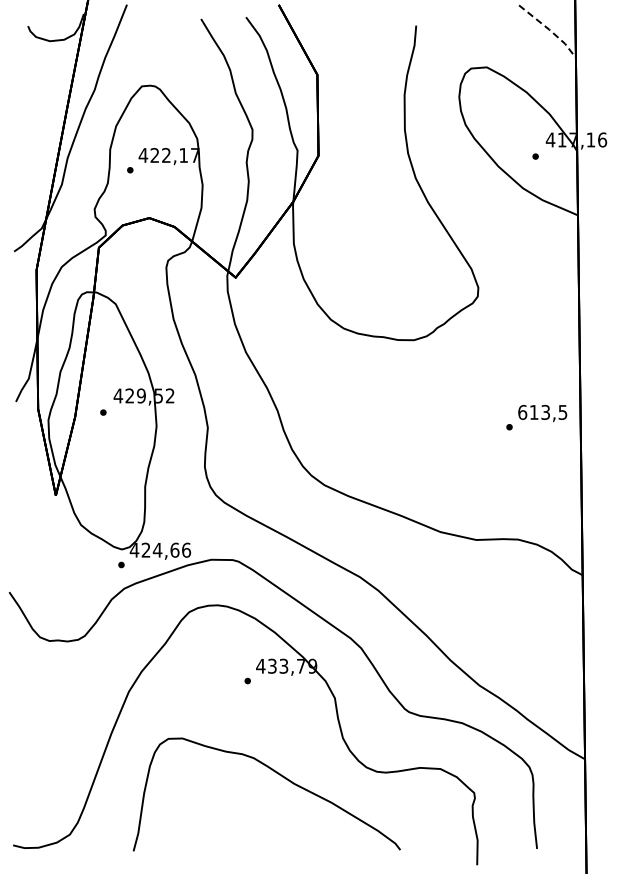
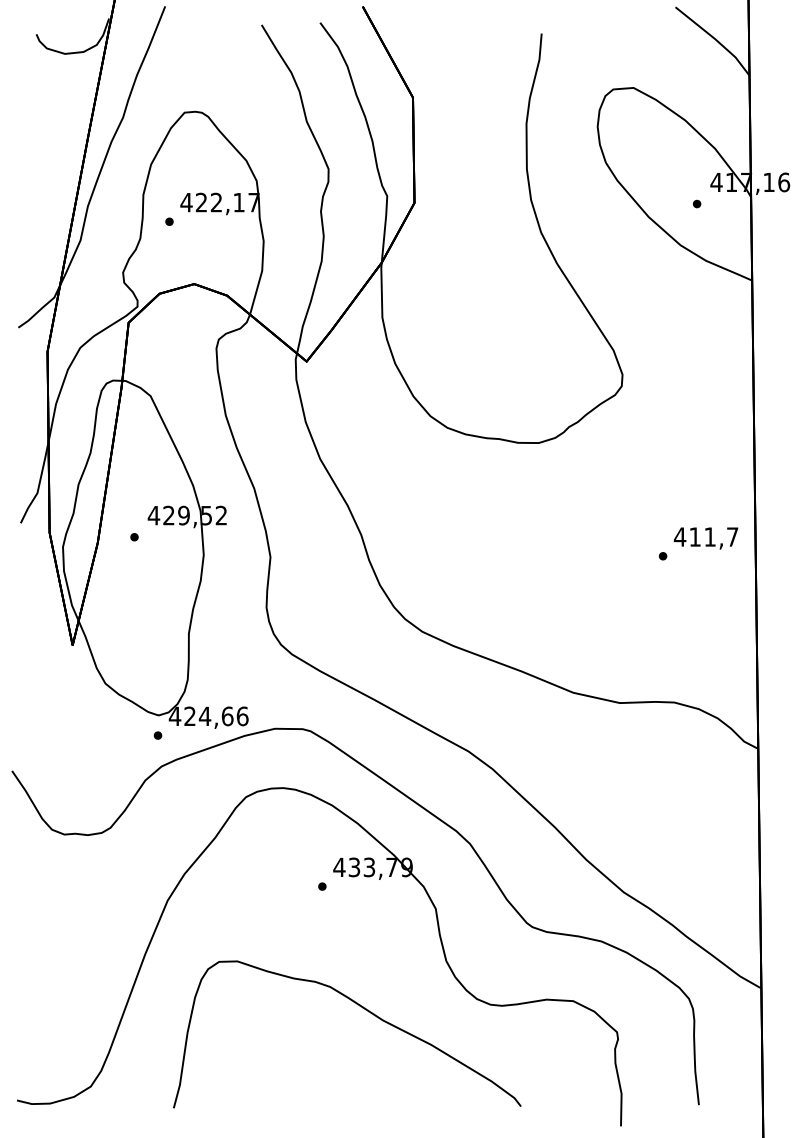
line: (550, 30) -> (716, 39), dashed -> solid
text: (542, 411) -> (705, 535), 613,5 -> 411,7

